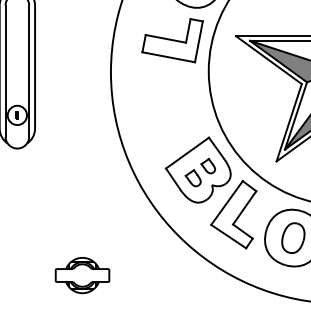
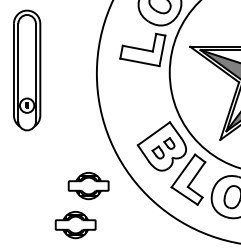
part: (99, 223) -> (88, 186), added

